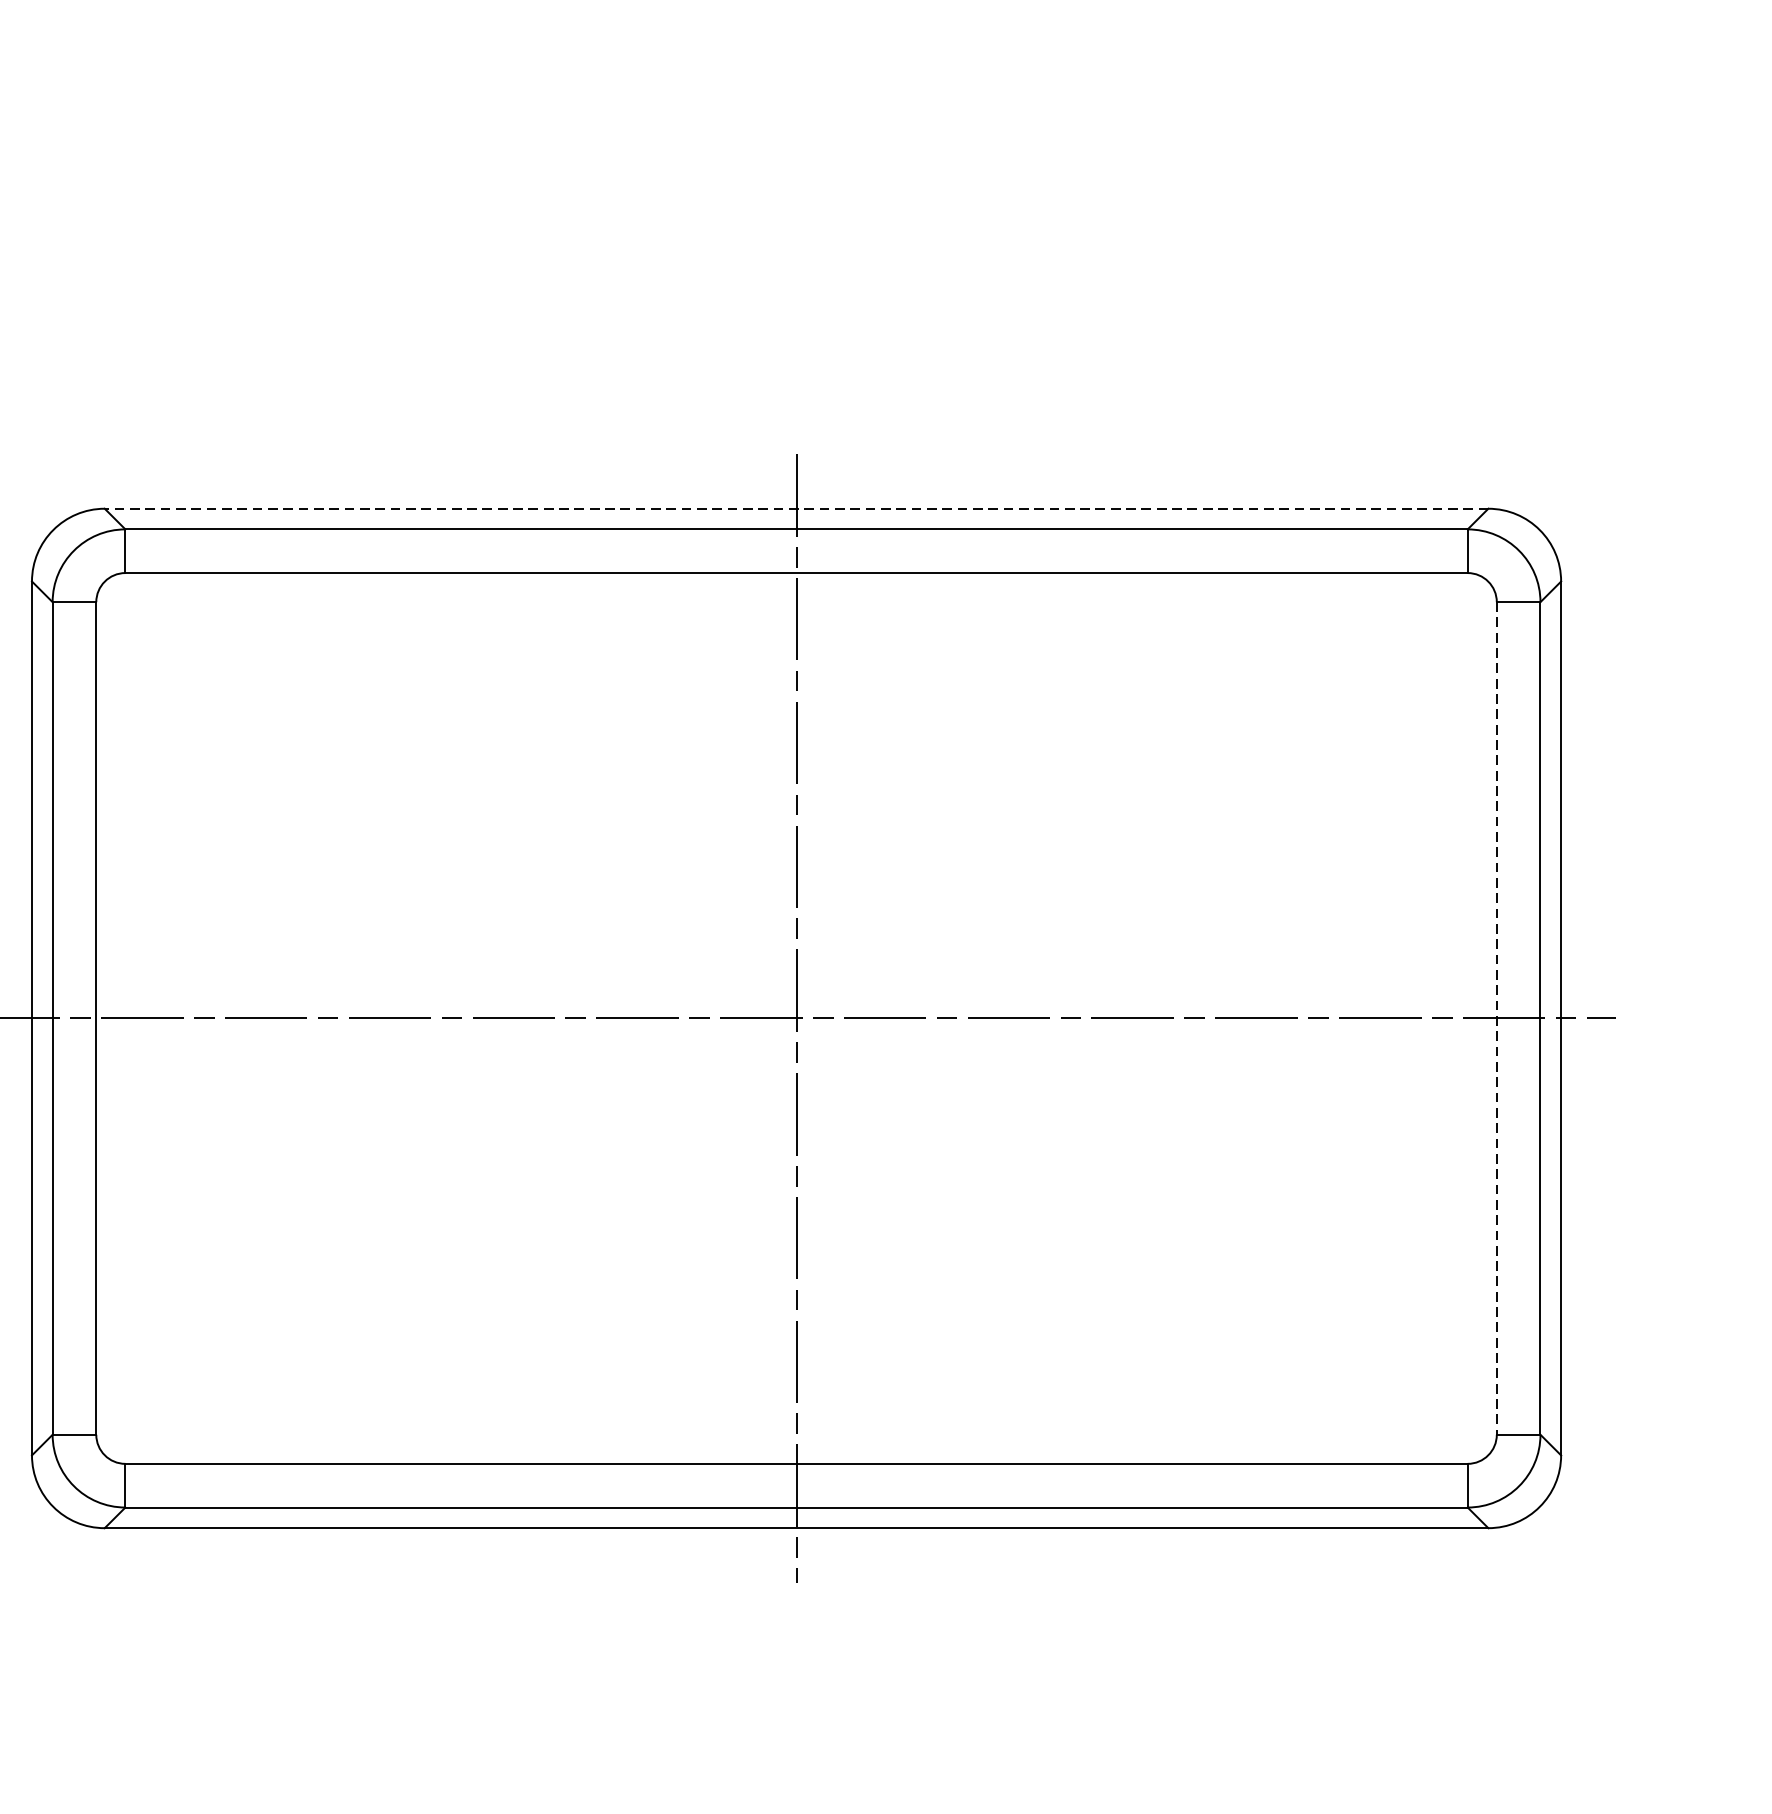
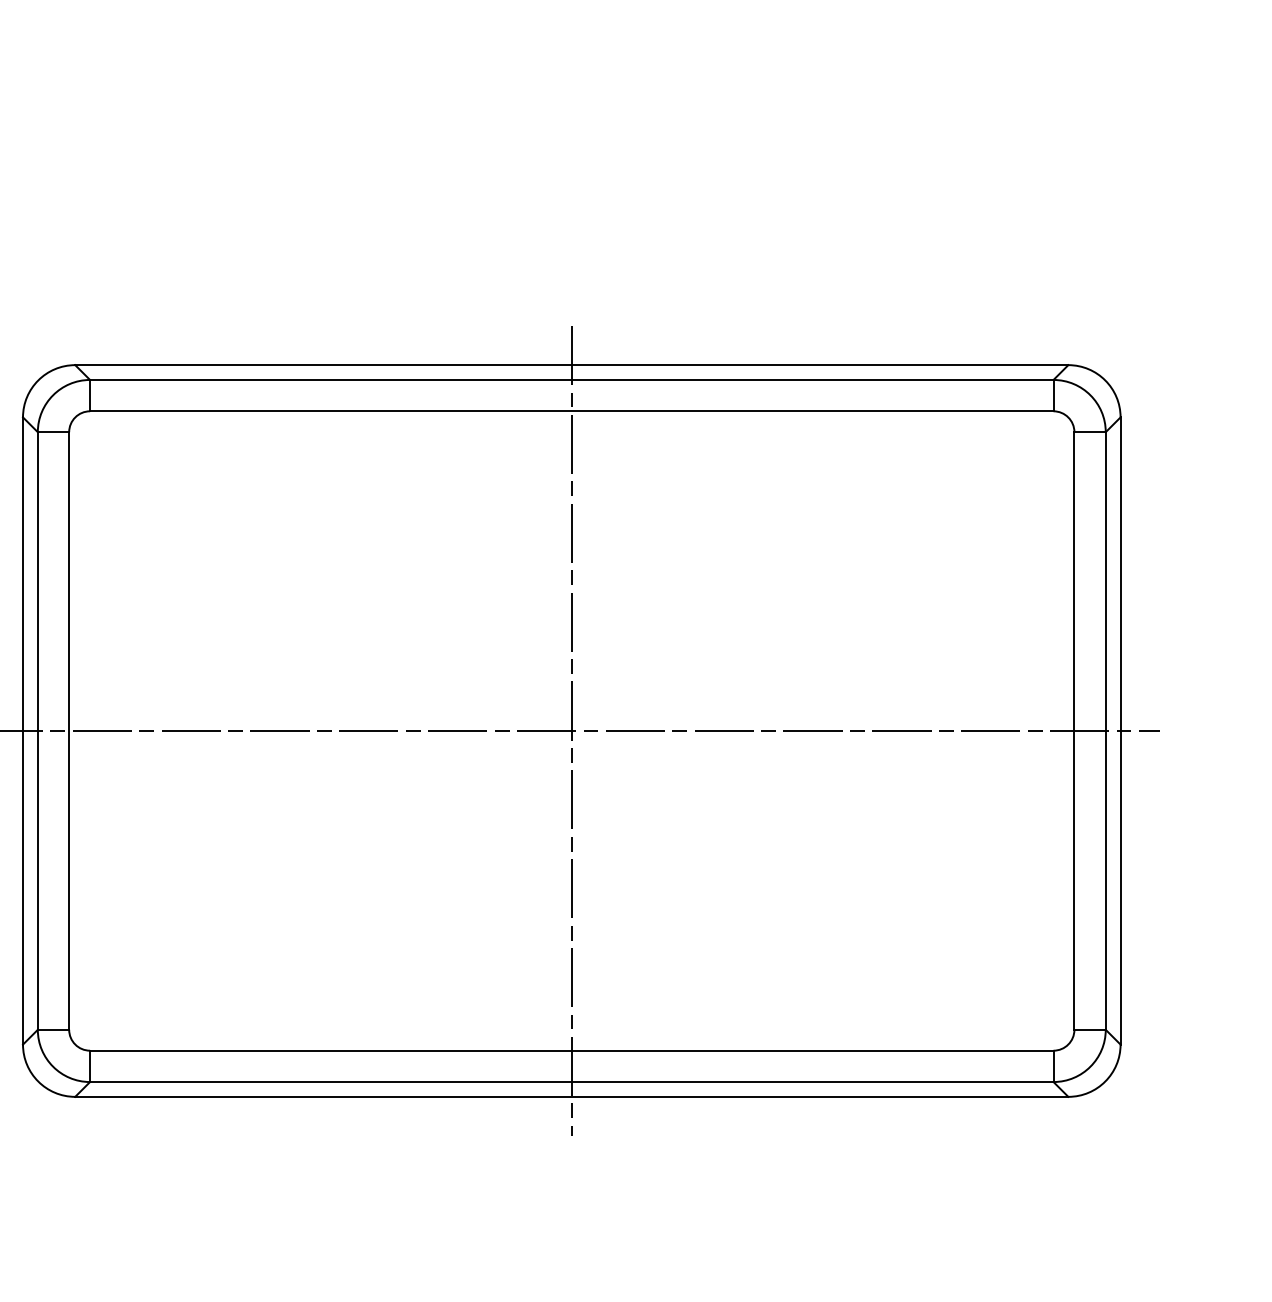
line: (796, 509) -> (571, 365), dashed -> solid
line: (1496, 1019) -> (1074, 731), dashed -> solid

